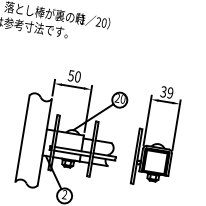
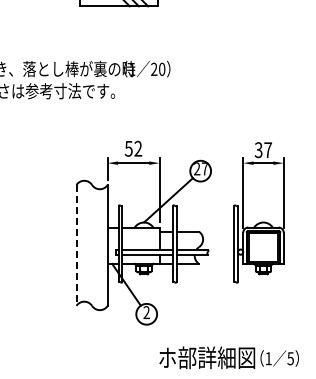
text: (78, 76) -> (138, 148), 50 -> 52
text: (169, 93) -> (267, 150), 39 -> 37
text: (122, 98) -> (204, 168), 20 -> 27
line: (22, 138) -> (76, 245), solid -> dashed

